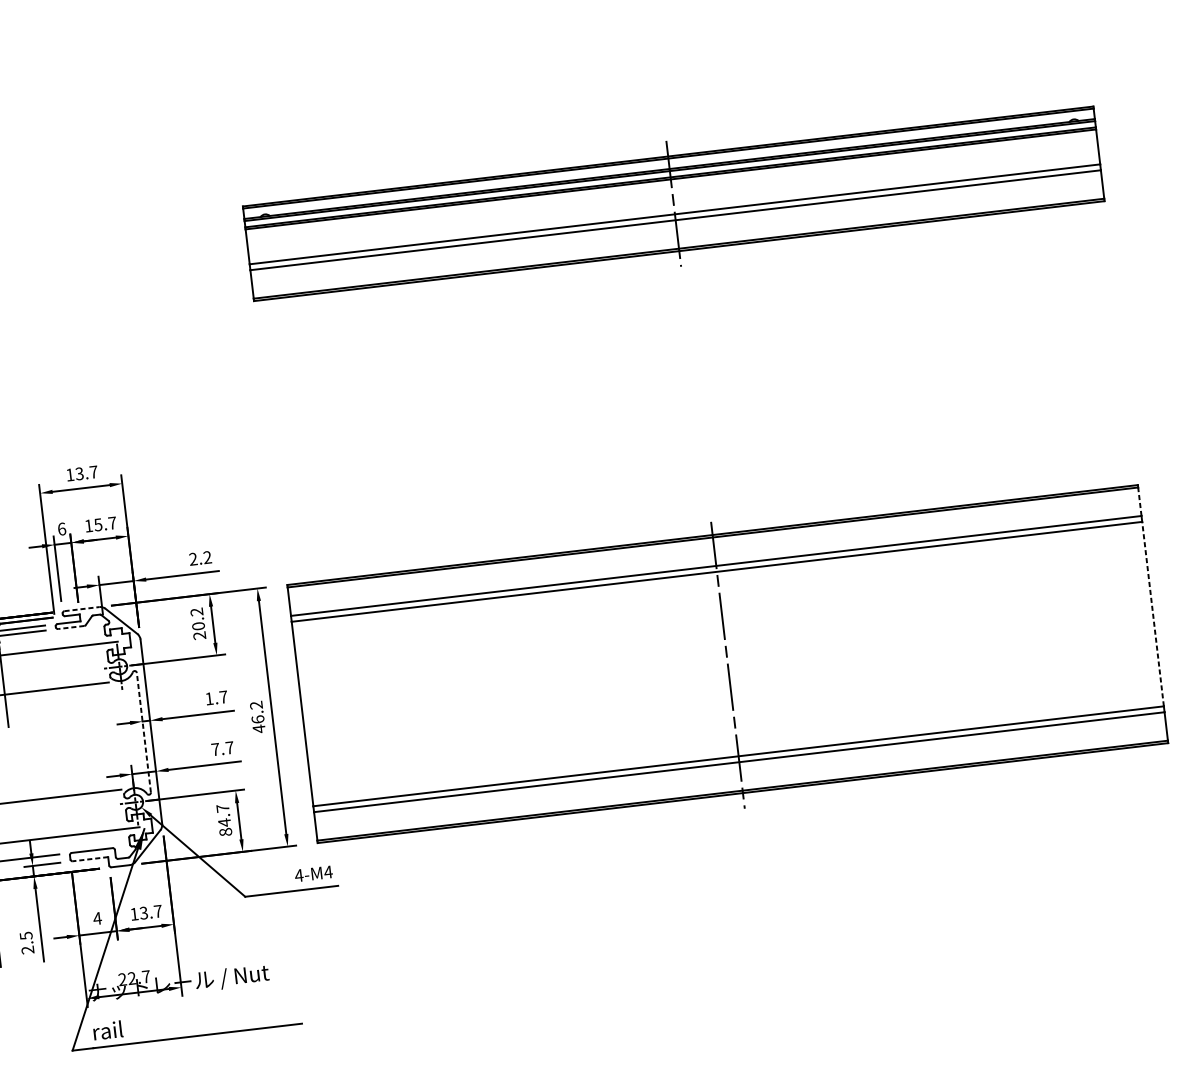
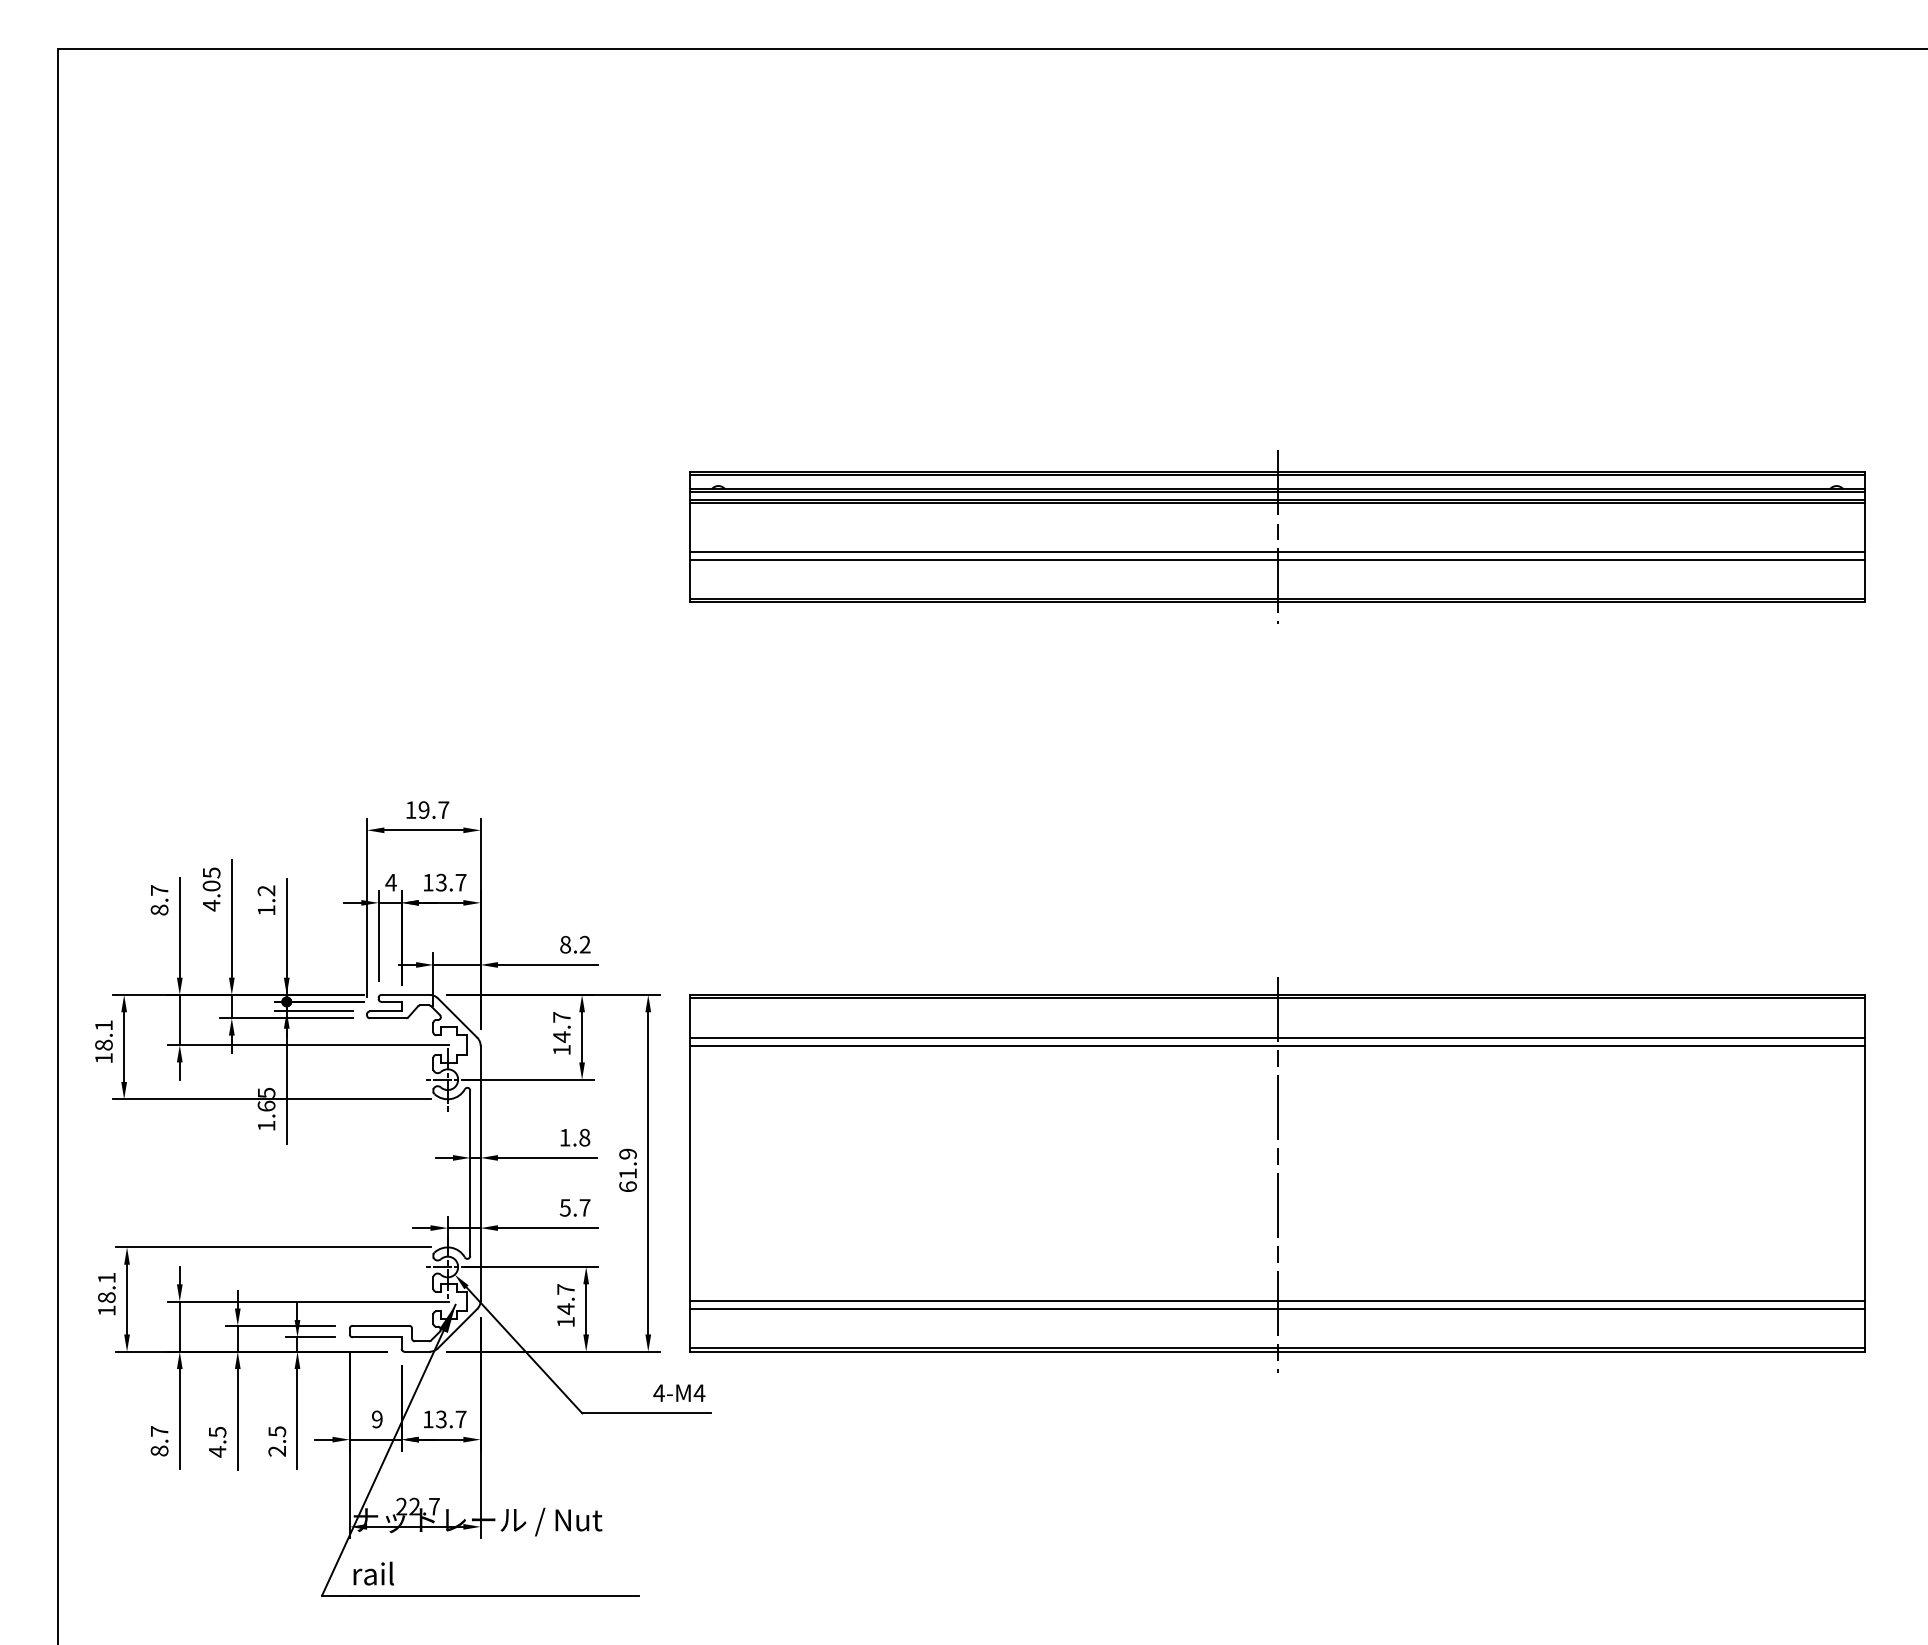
text: (79, 473) -> (423, 809), 13.7 -> 19.7
line: (1139, 502) -> (1865, 1018), dashed -> solid
text: (98, 524) -> (441, 882), 15.7 -> 13.7
text: (61, 529) -> (390, 882), 6 -> 4
text: (193, 559) -> (565, 944), 2.2 -> 8.2
line: (82, 608) -> (406, 994), dashed -> solid
line: (1153, 614) -> (1865, 1173), dashed -> solid
text: (197, 623) -> (561, 1033), 20.2 -> 14.7
line: (70, 627) -> (387, 1018), dashed -> solid
text: (223, 697) -> (584, 1137), 1.7 -> 1.8
text: (257, 717) -> (627, 1170), 46.2 -> 61.9
line: (144, 732) -> (470, 1173), dashed -> solid
text: (214, 749) -> (564, 1207), 7.7 -> 5.7
text: (225, 831) -> (565, 1321), 84.7 -> 14.7
line: (90, 859) -> (376, 1337), dashed -> solid
text: (97, 918) -> (377, 1419), 4 -> 9

